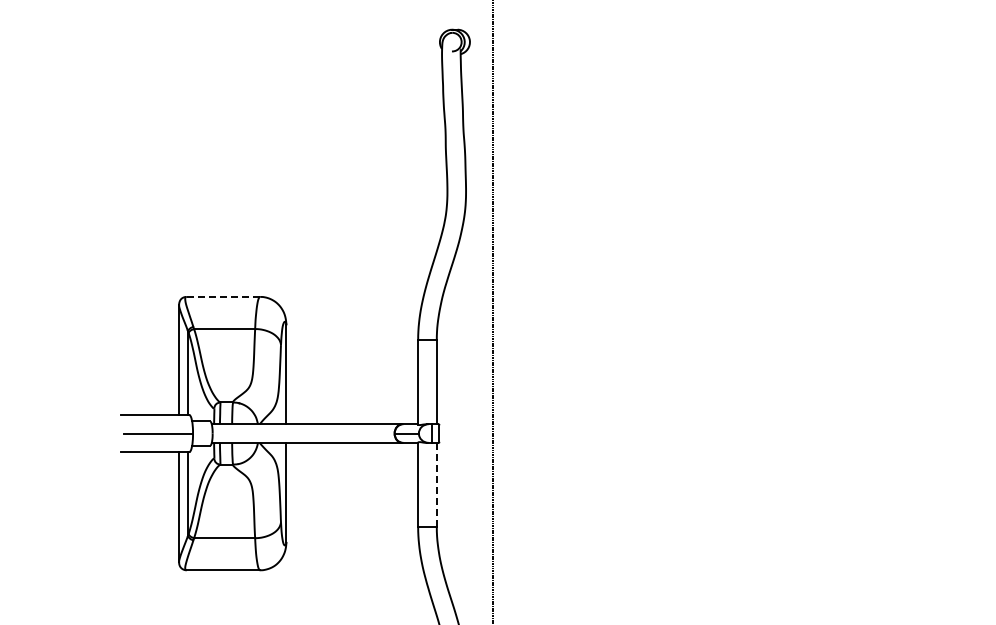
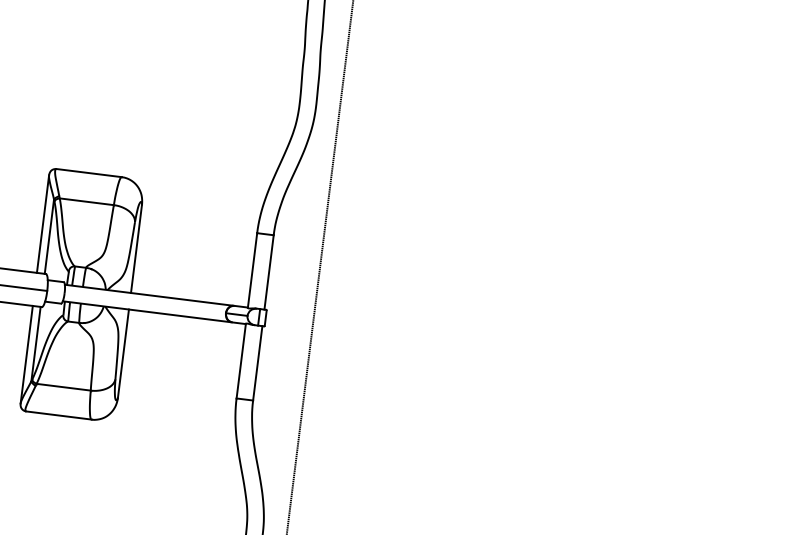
line: (223, 296) -> (89, 172), dashed -> solid
line: (436, 484) -> (257, 363), dashed -> solid

